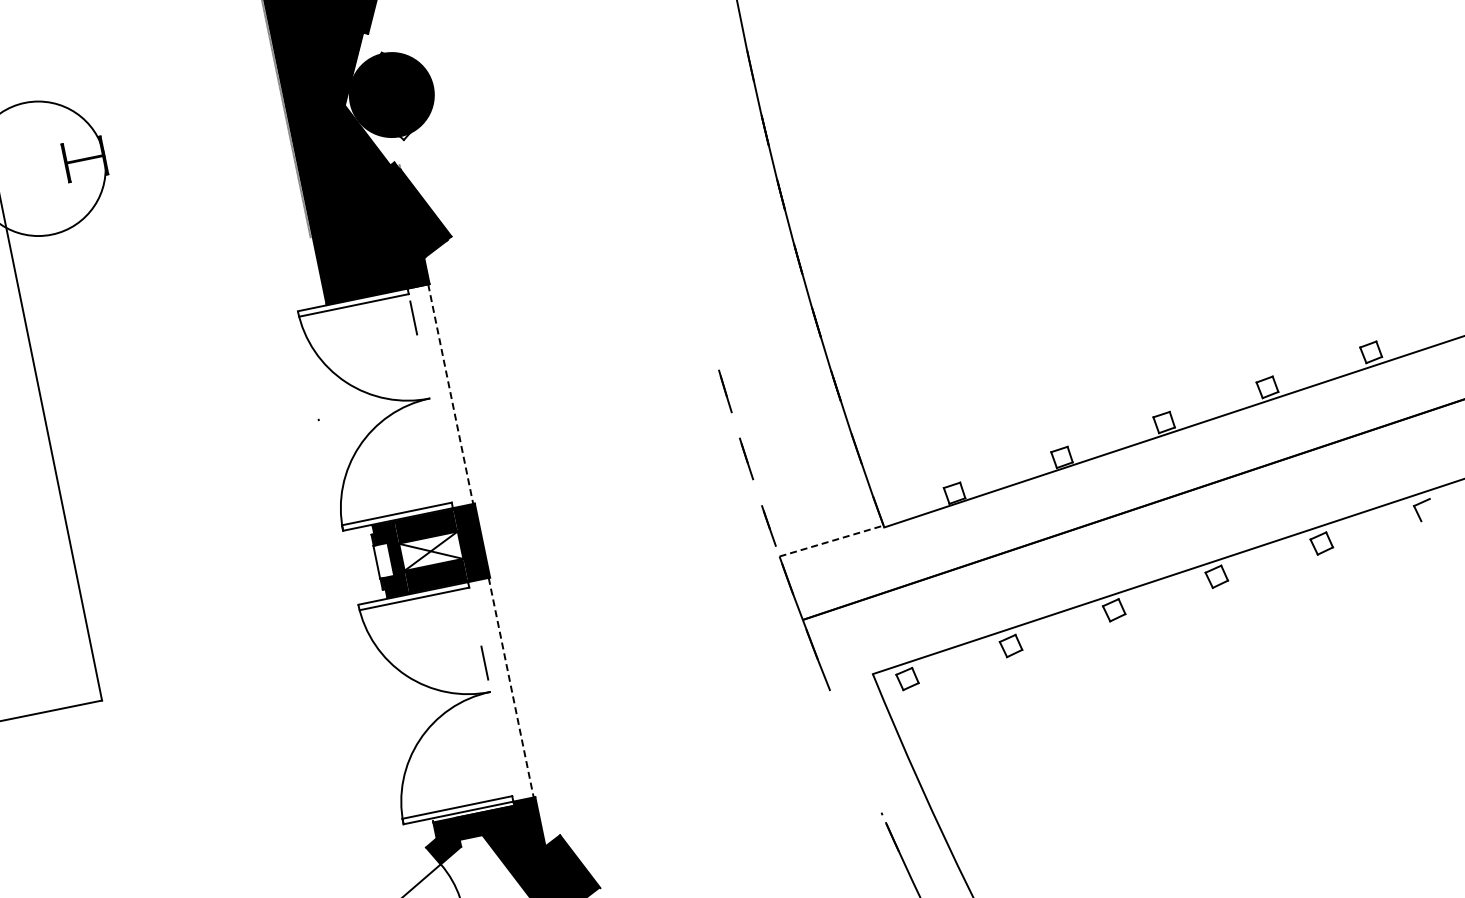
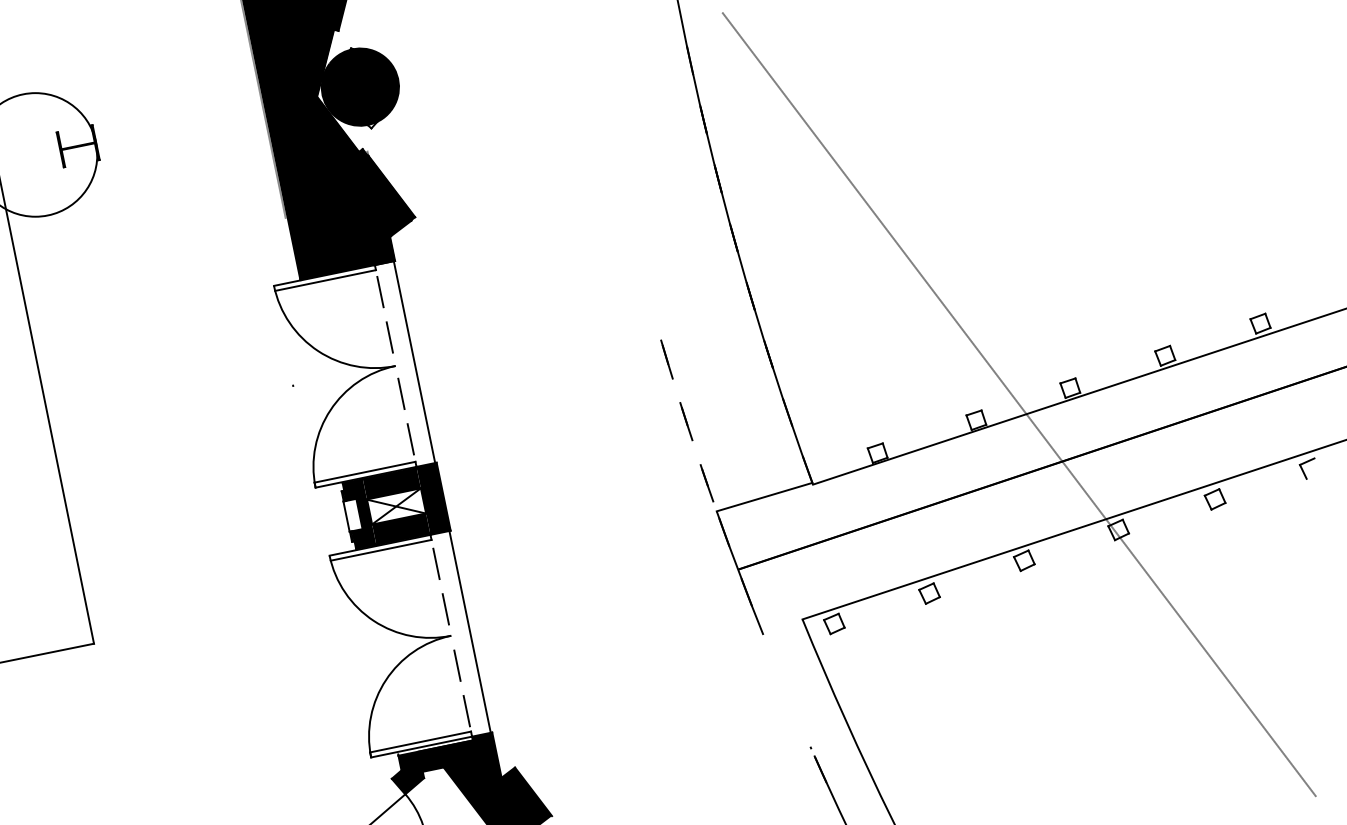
line: (423, 366) -> (389, 336), added
line: (450, 394) -> (414, 362), dashed -> solid
line: (436, 428) -> (401, 393), added
line: (1108, 439) -> (1019, 403), added
line: (446, 477) -> (410, 438), added
line: (832, 540) -> (765, 496), dashed -> solid
line: (474, 613) -> (436, 563), added
line: (511, 688) -> (470, 632), dashed -> solid
line: (497, 724) -> (457, 665), added
line: (507, 773) -> (466, 710), added

